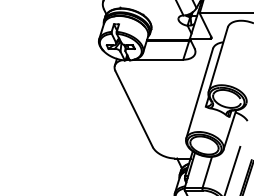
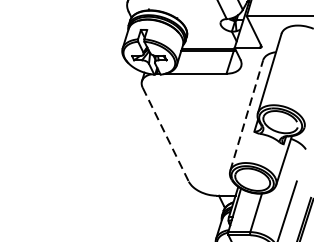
line: (199, 93) -> (246, 115), solid -> dashed
line: (134, 109) -> (166, 135), solid -> dashed

